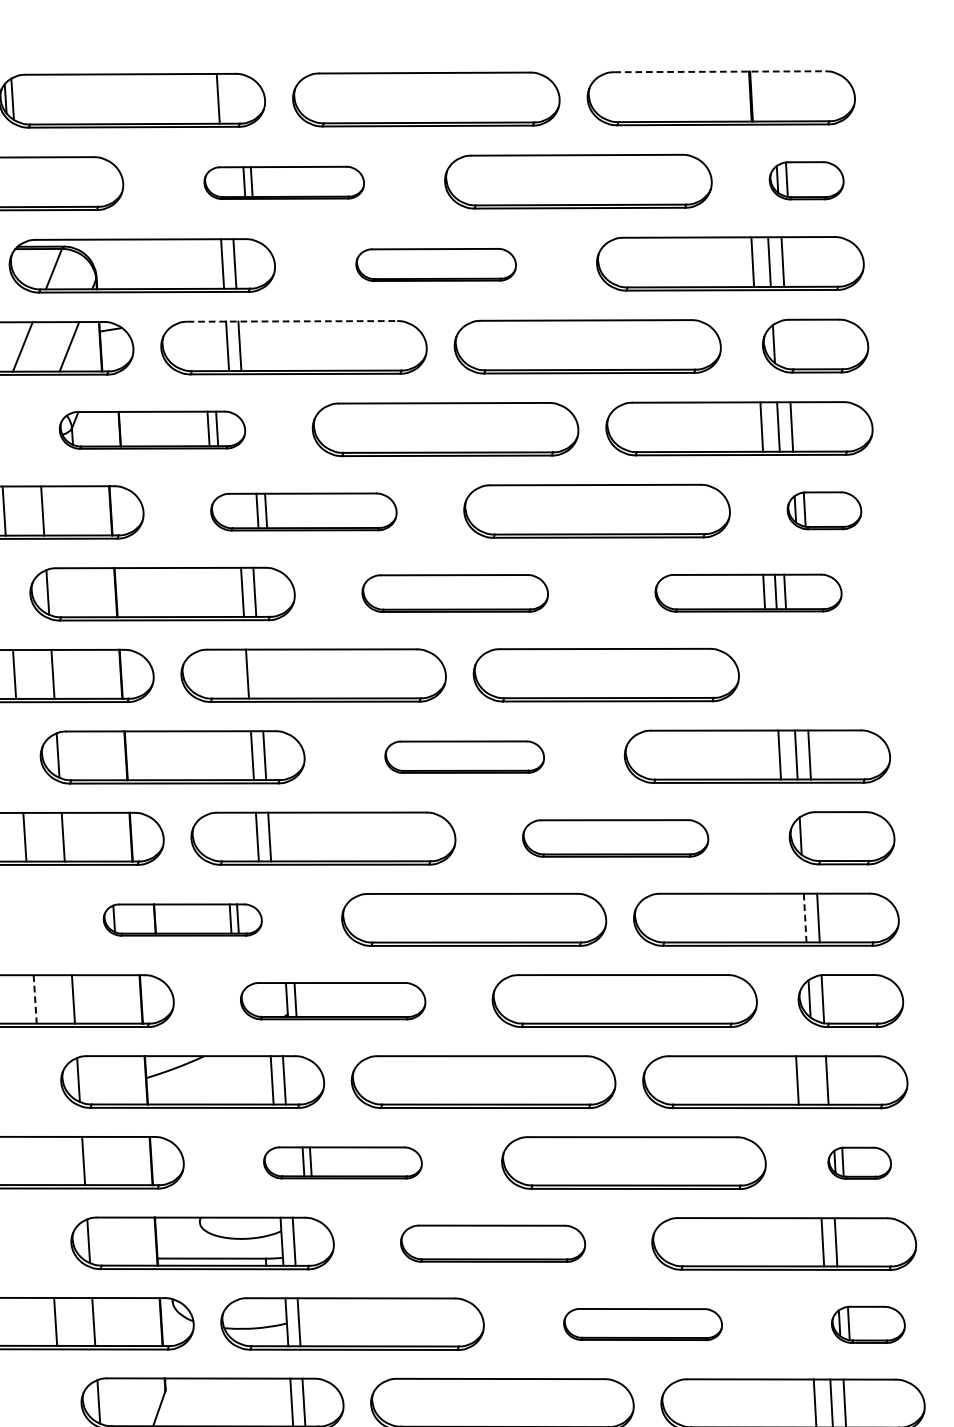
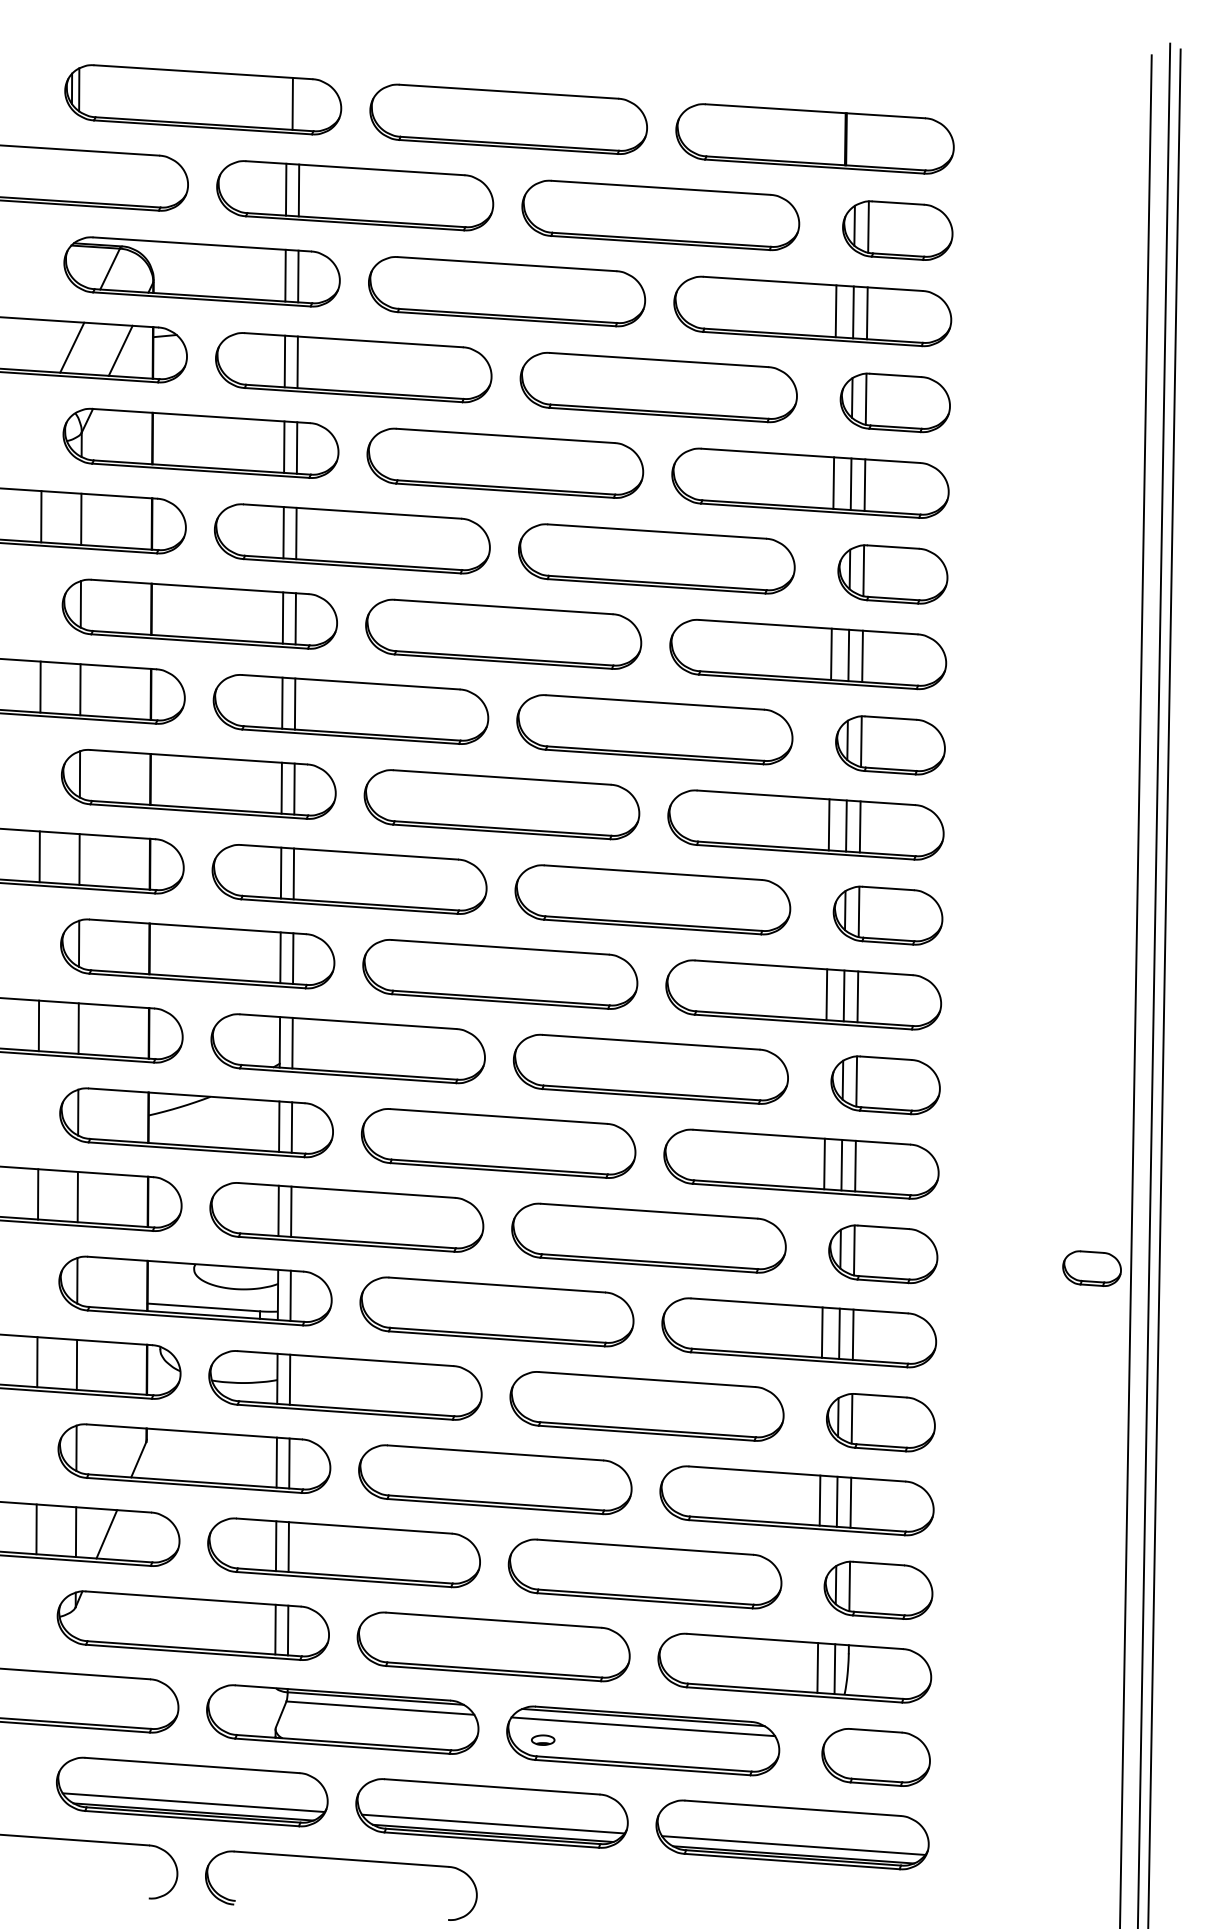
line: (719, 71) -> (815, 111), dashed -> solid
part: (806, 180) -> (897, 230), size x1.43
part: (284, 182) -> (355, 195), size x1.67
part: (436, 264) -> (507, 291), size x1.67
line: (292, 321) -> (354, 340), dashed -> solid
line: (786, 343) -> (865, 398), added
part: (151, 429) -> (200, 442), size x1.43
part: (824, 510) -> (892, 574), size x1.43
part: (303, 511) -> (352, 538), size x1.43
part: (454, 592) -> (503, 633), size x1.43
part: (748, 593) -> (808, 654), size x1.43
line: (259, 673) -> (294, 703), added
part: (833, 674) -> (890, 745), added
part: (464, 756) -> (501, 804), size x1.67
line: (813, 836) -> (858, 911), added
part: (615, 838) -> (652, 899), size x1.43
line: (788, 917) -> (826, 994), added
line: (805, 918) -> (844, 996), dashed -> solid
part: (182, 919) -> (197, 953), size x1.67
line: (34, 1000) -> (38, 1026), dashed -> solid
part: (332, 1000) -> (347, 1048), size x1.43
line: (813, 1079) -> (841, 1164), added
line: (45, 1161) -> (38, 1194), added
part: (342, 1163) -> (346, 1217), size x1.67
part: (859, 1163) -> (883, 1254), size x1.67
line: (805, 1242) -> (821, 1332), added
part: (492, 1243) -> (496, 1311), size x1.43
part: (642, 1324) -> (646, 1406), size x1.67
part: (867, 1324) -> (880, 1422), size x1.43

